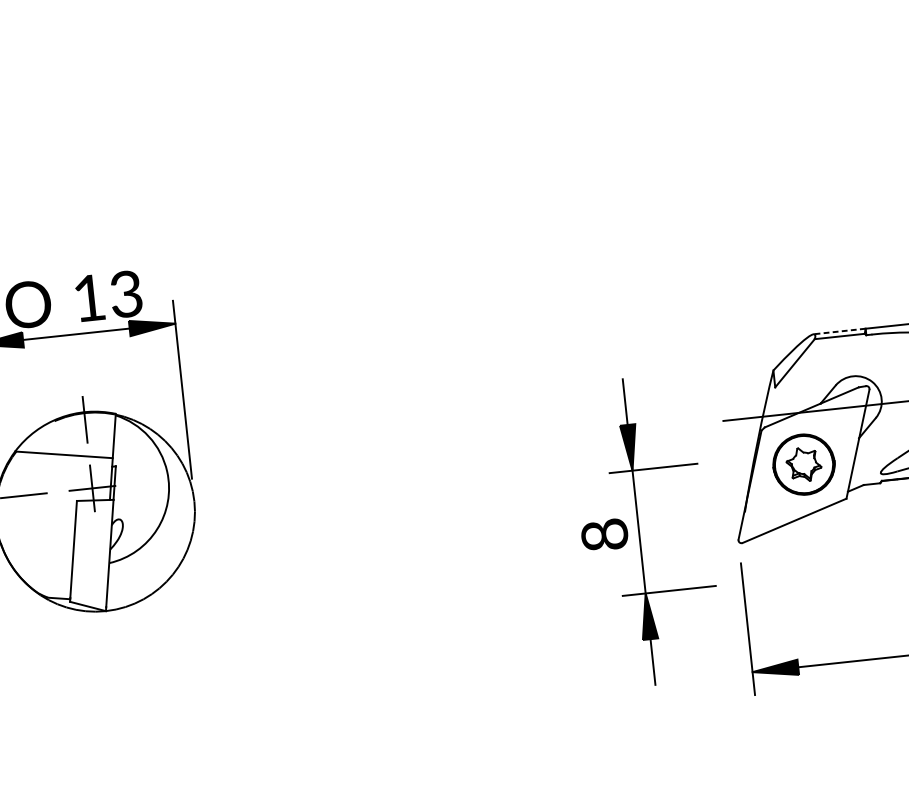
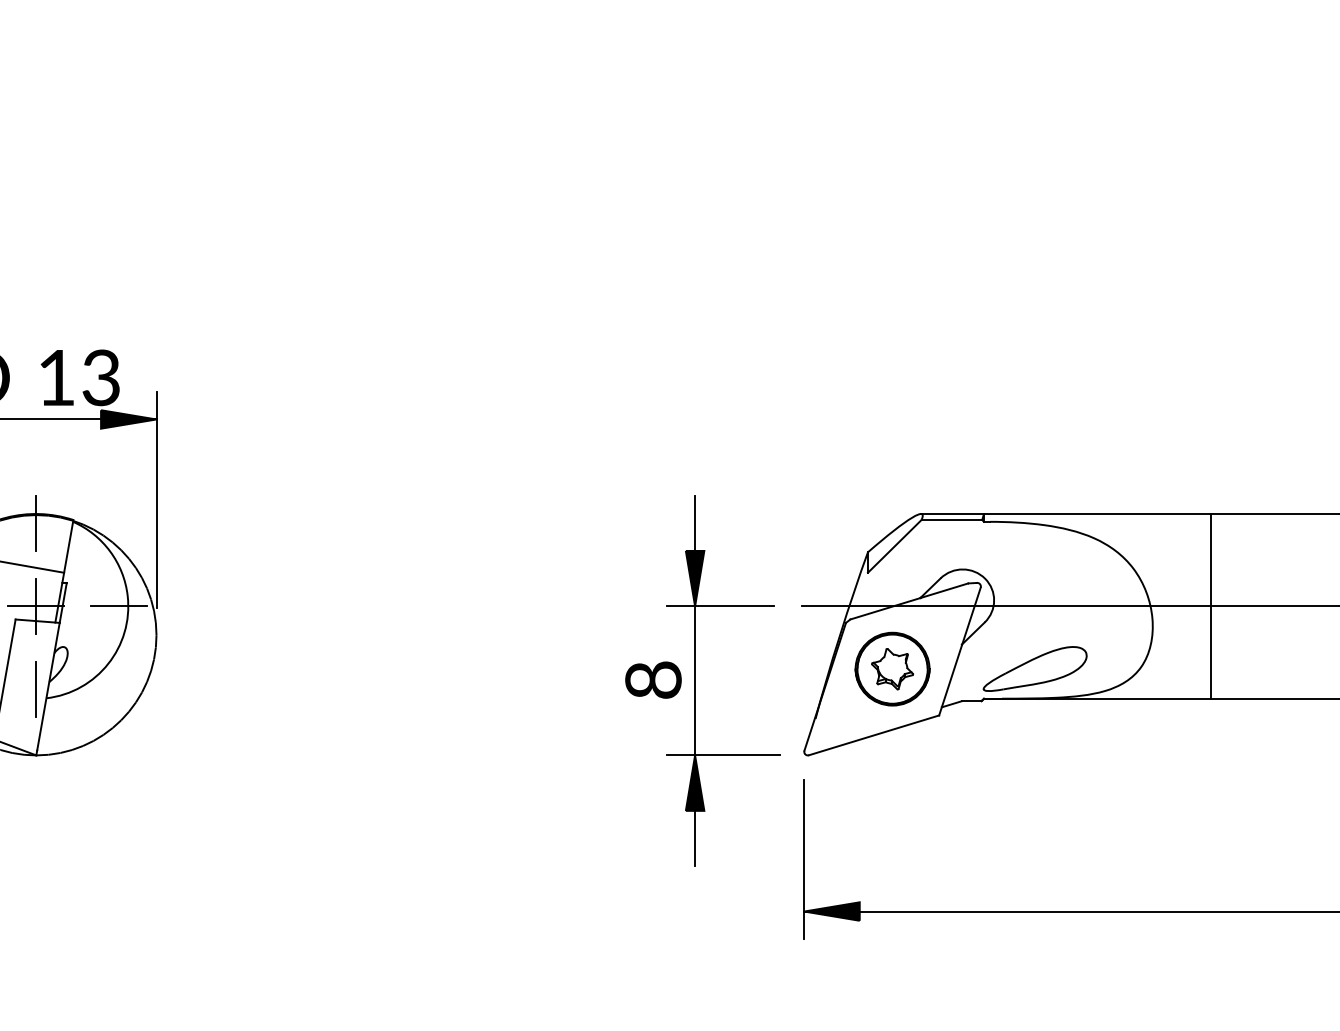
line: (839, 331) -> (952, 514), dashed -> solid
line: (160, 481) -> (118, 606), added
part: (639, 531) -> (695, 680), moved
line: (99, 556) -> (35, 689), added

